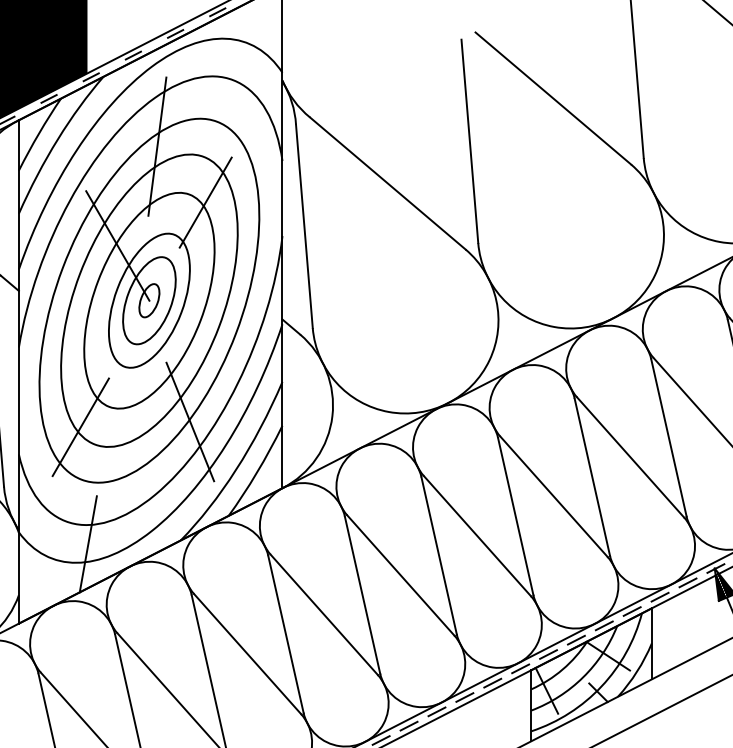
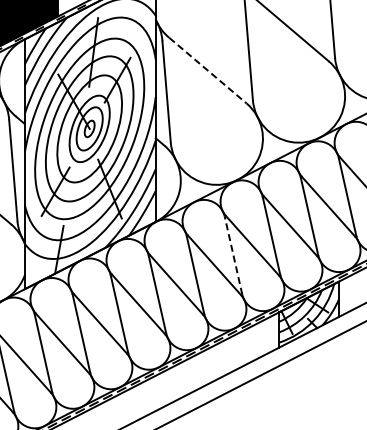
line: (388, 183) -> (208, 70), solid -> dashed
line: (439, 555) -> (233, 255), solid -> dashed

